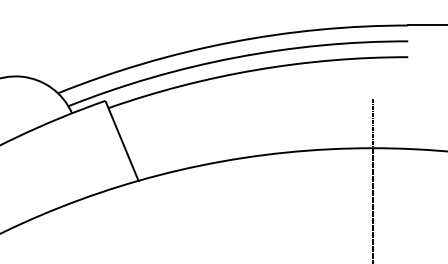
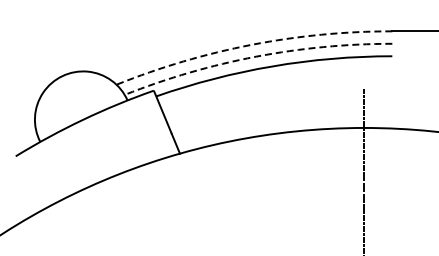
arc: (229, 42) -> (251, 44), solid -> dashed
arc: (235, 57) -> (256, 56), solid -> dashed

